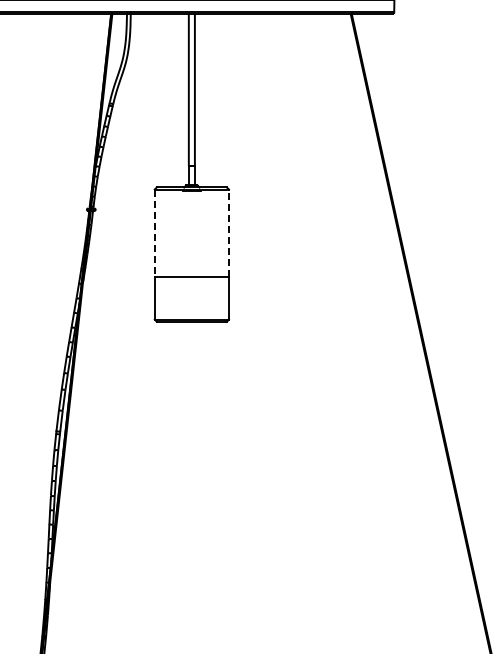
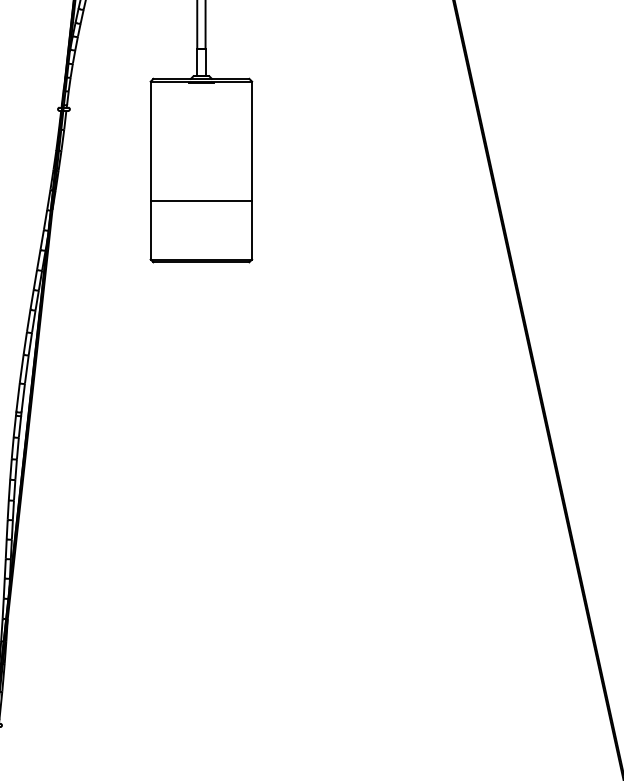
line: (154, 233) -> (150, 141), dashed -> solid
line: (228, 233) -> (251, 141), dashed -> solid

